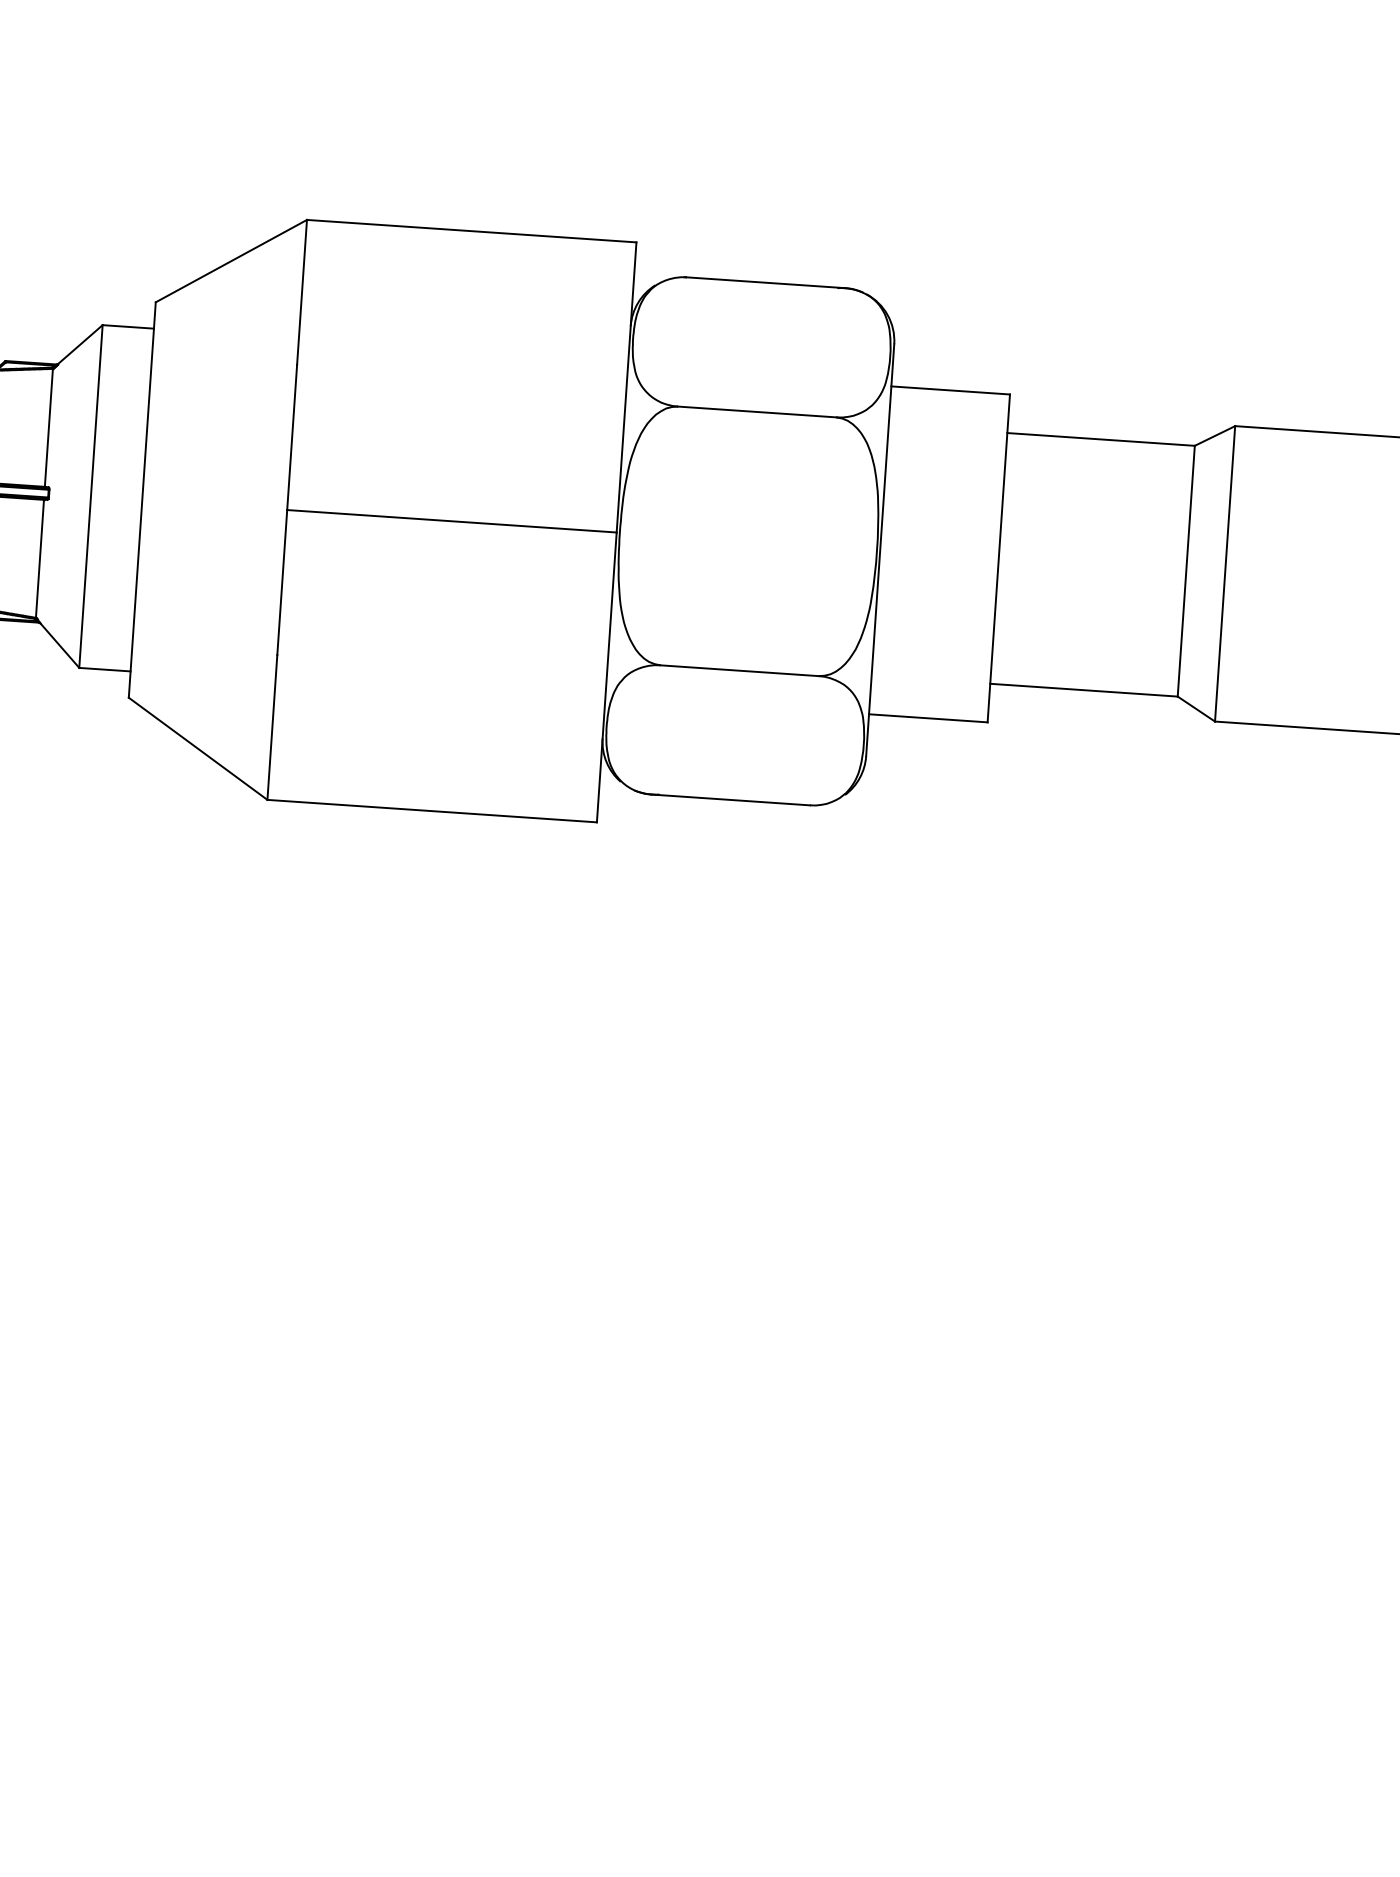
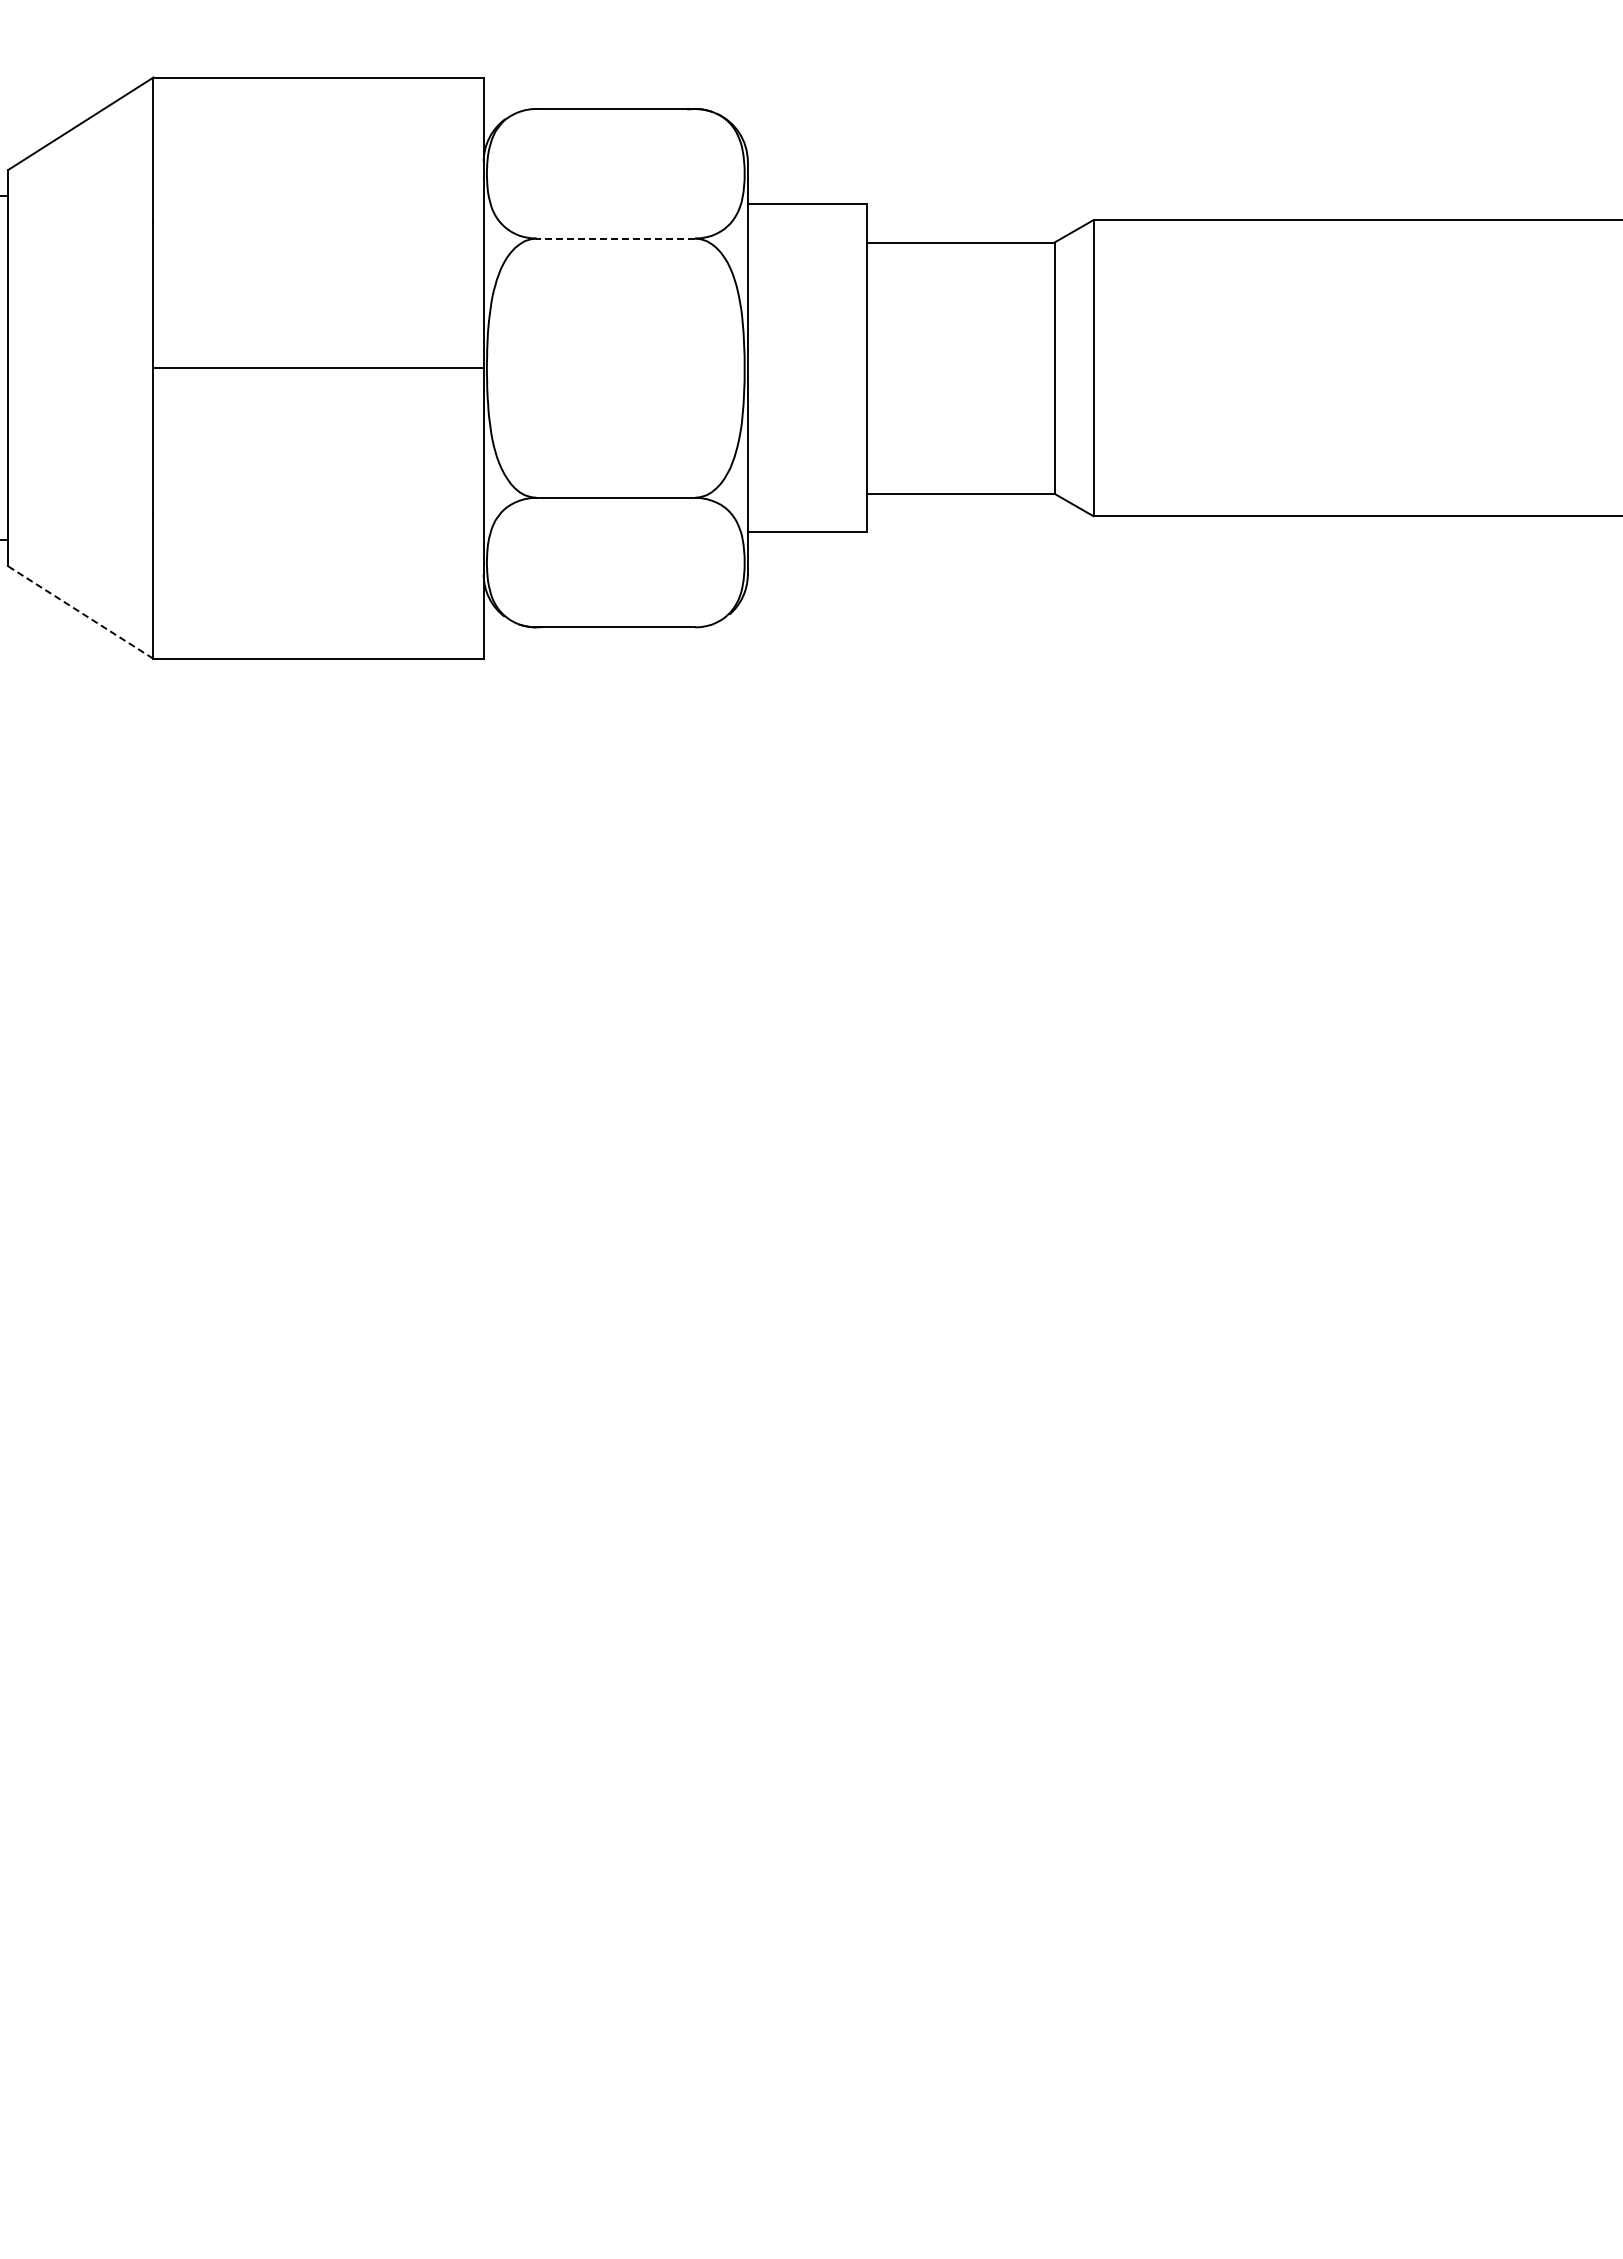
line: (756, 411) -> (615, 238), solid -> dashed
line: (198, 748) -> (81, 612), solid -> dashed

